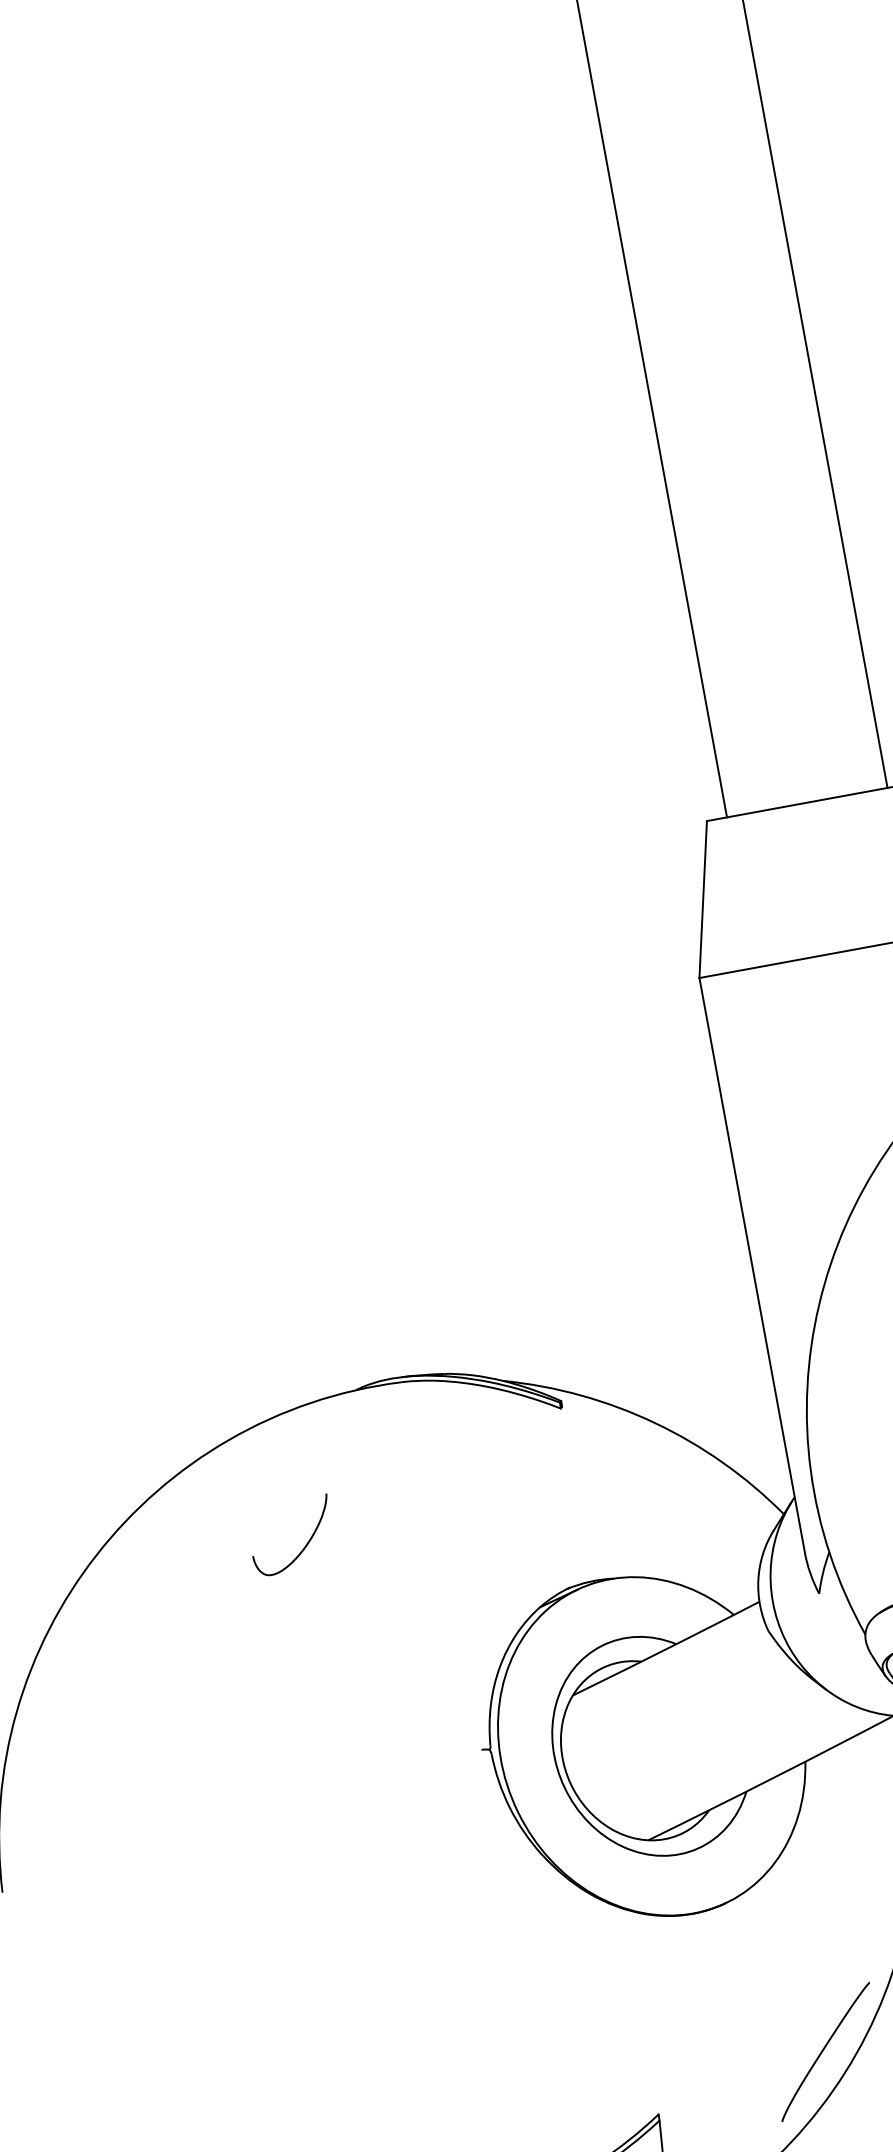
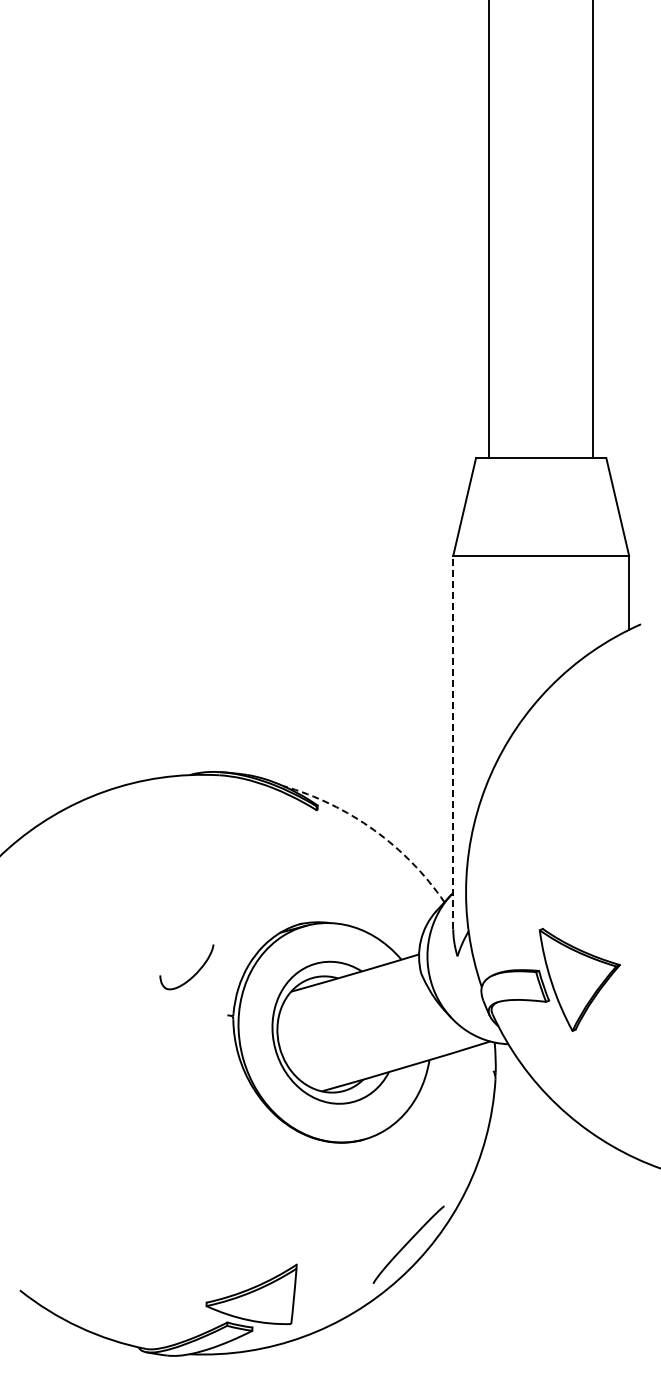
line: (752, 1265) -> (453, 742), solid -> dashed
arc: (655, 1423) -> (374, 830), solid -> dashed
curve: (301, 1549) -> (191, 976), moved

